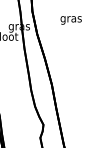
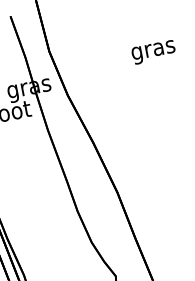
text: (70, 20) -> (152, 52), moved

